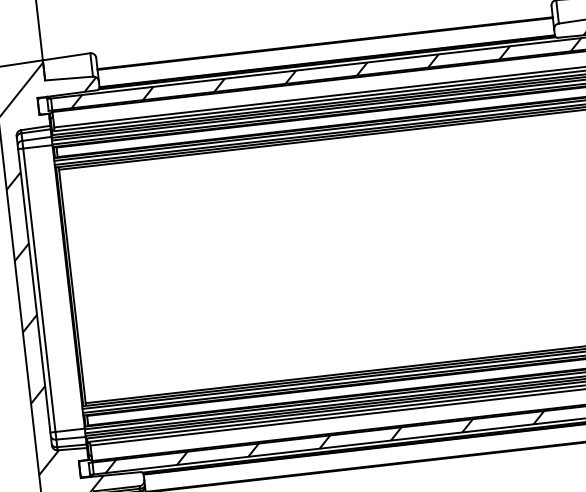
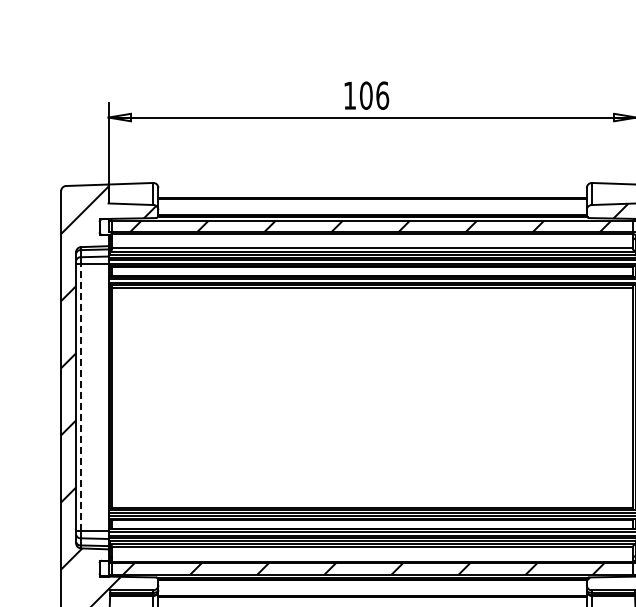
line: (38, 290) -> (80, 397), solid -> dashed

